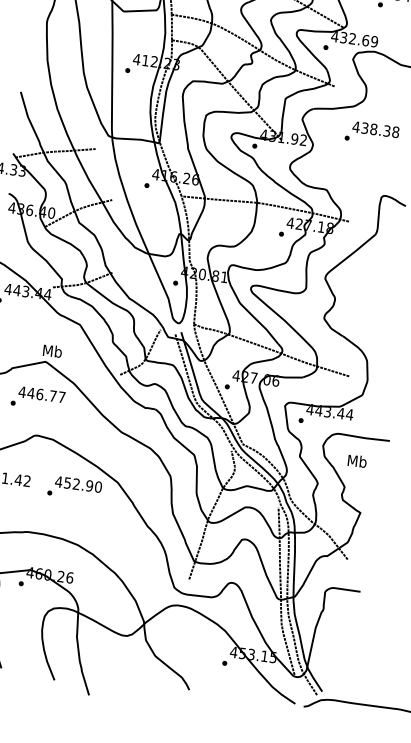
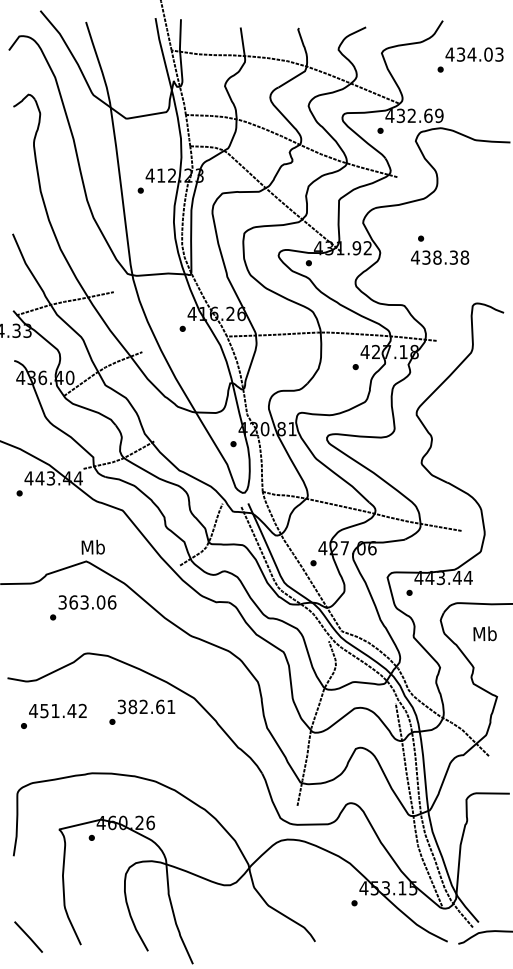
text: (376, 129) -> (440, 257), moved
text: (42, 394) -> (87, 602), 446.77 -> 363.06
text: (78, 484) -> (146, 706), 452.90 -> 382.61

